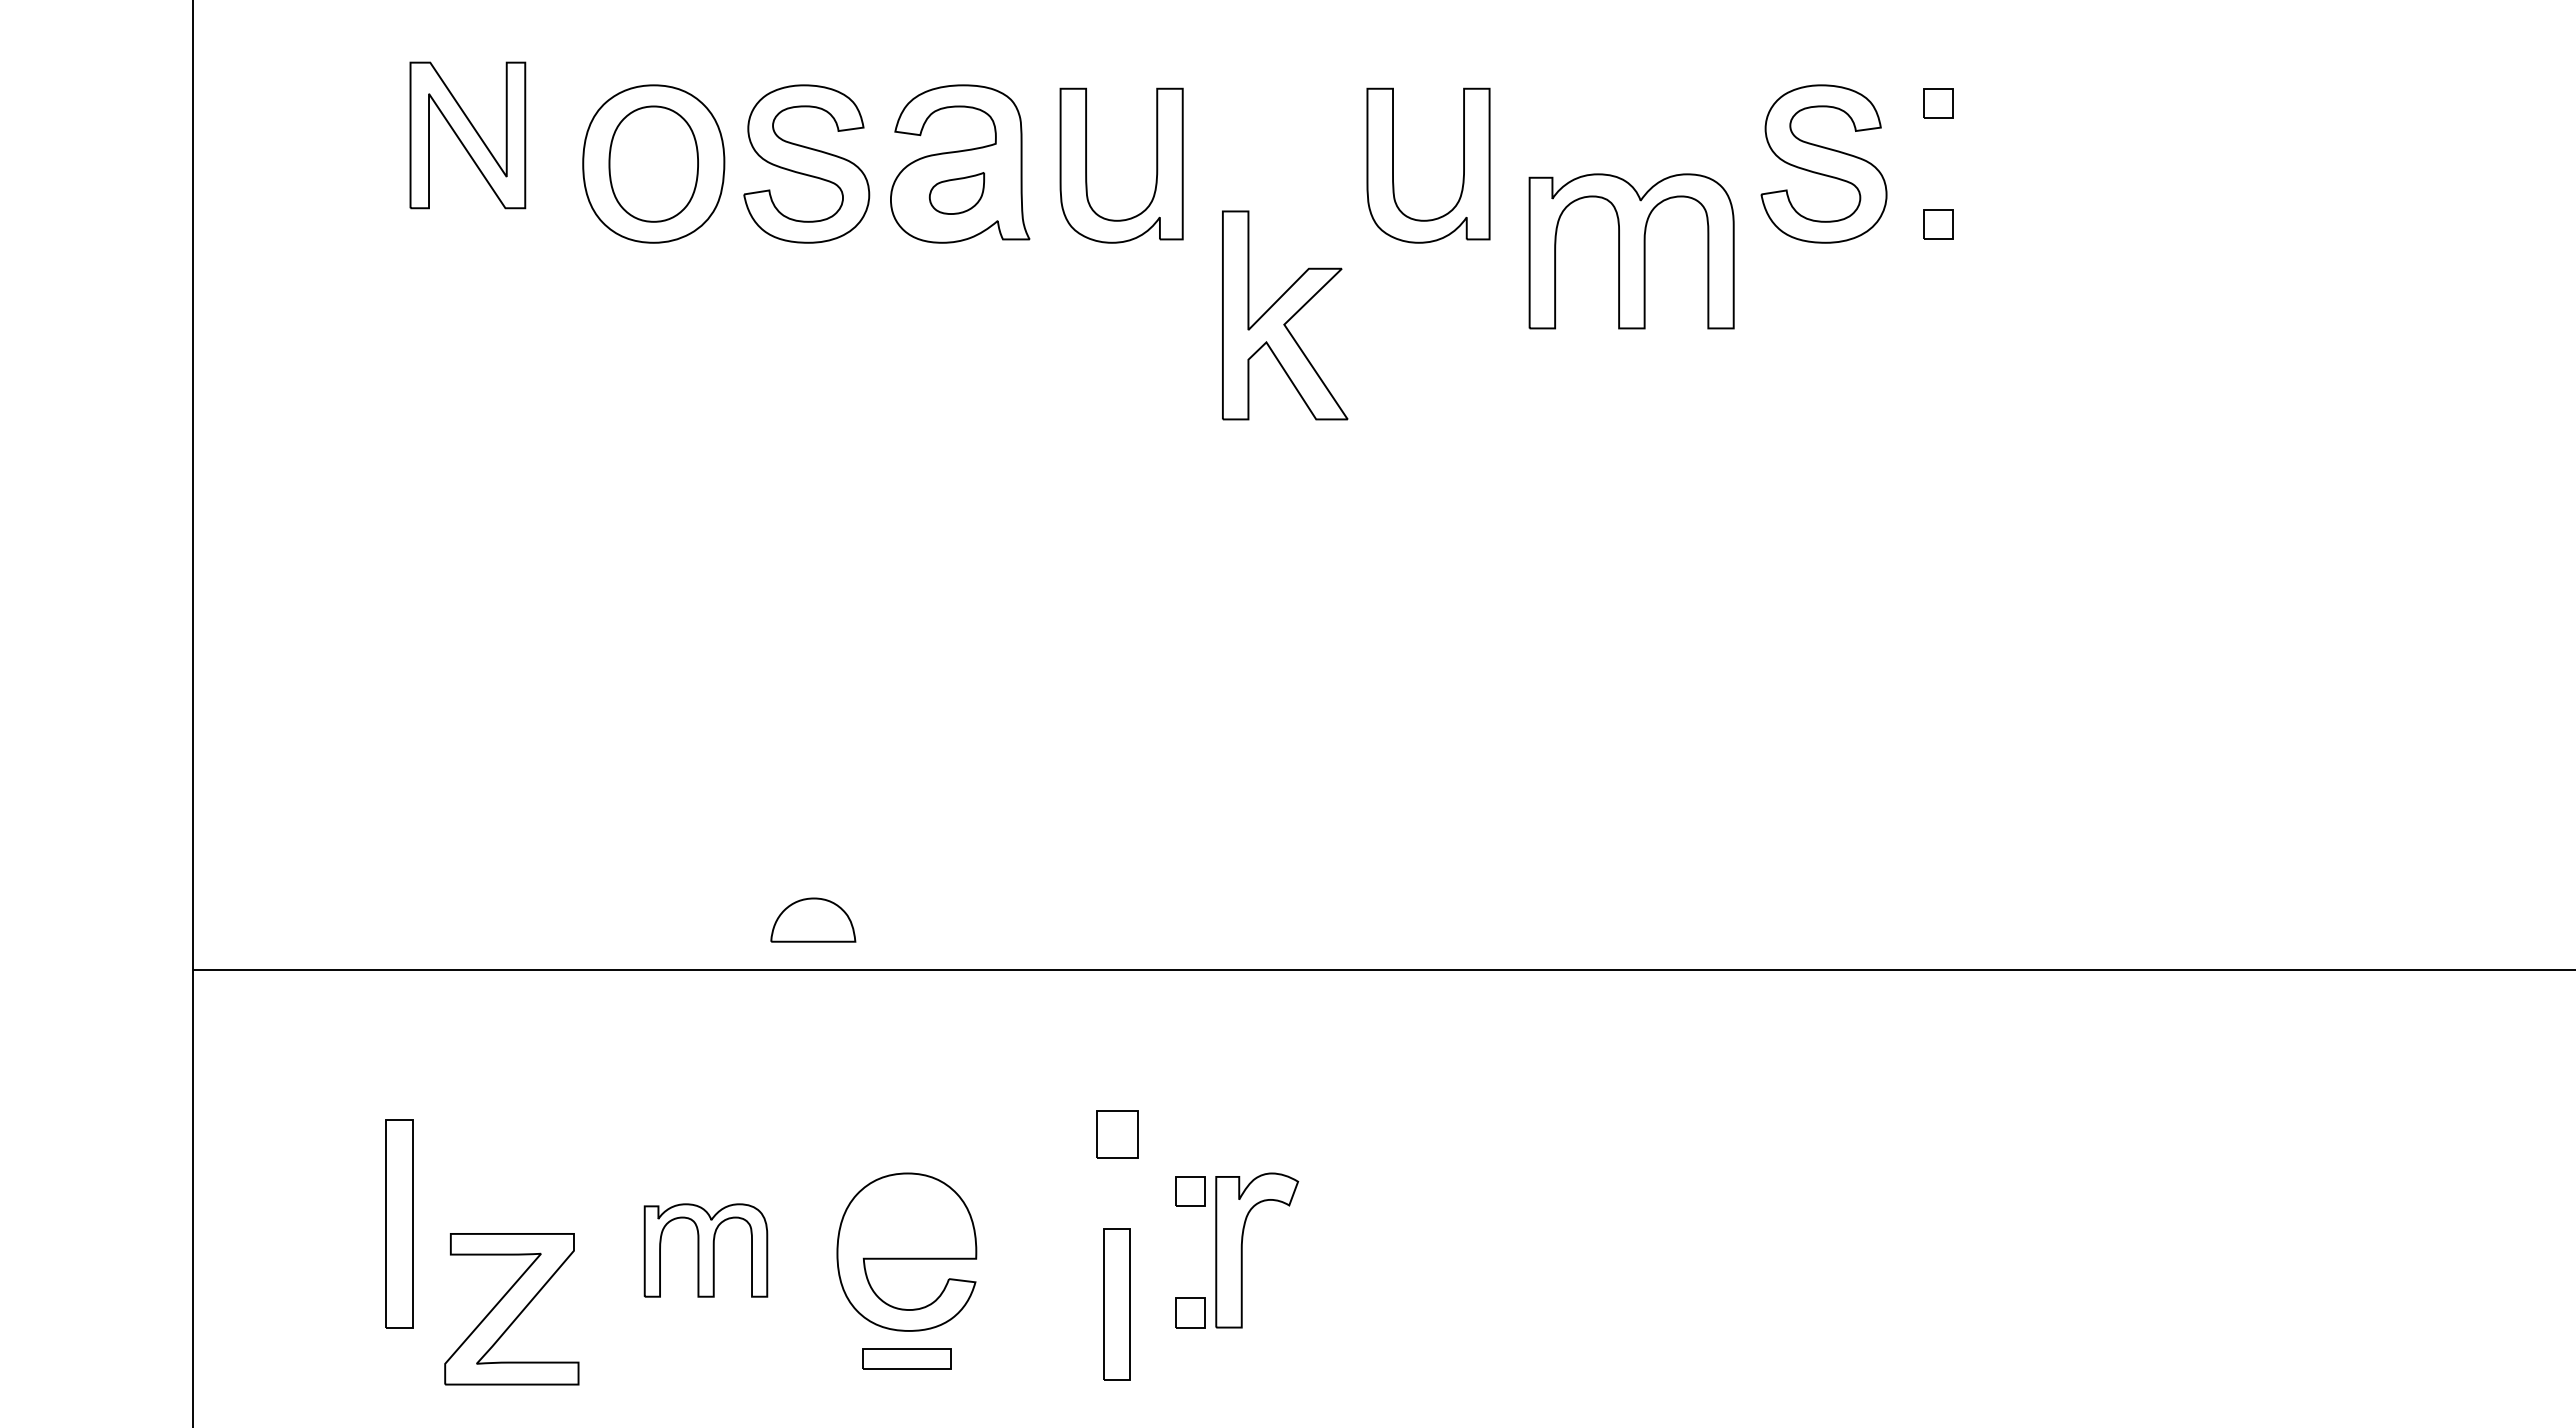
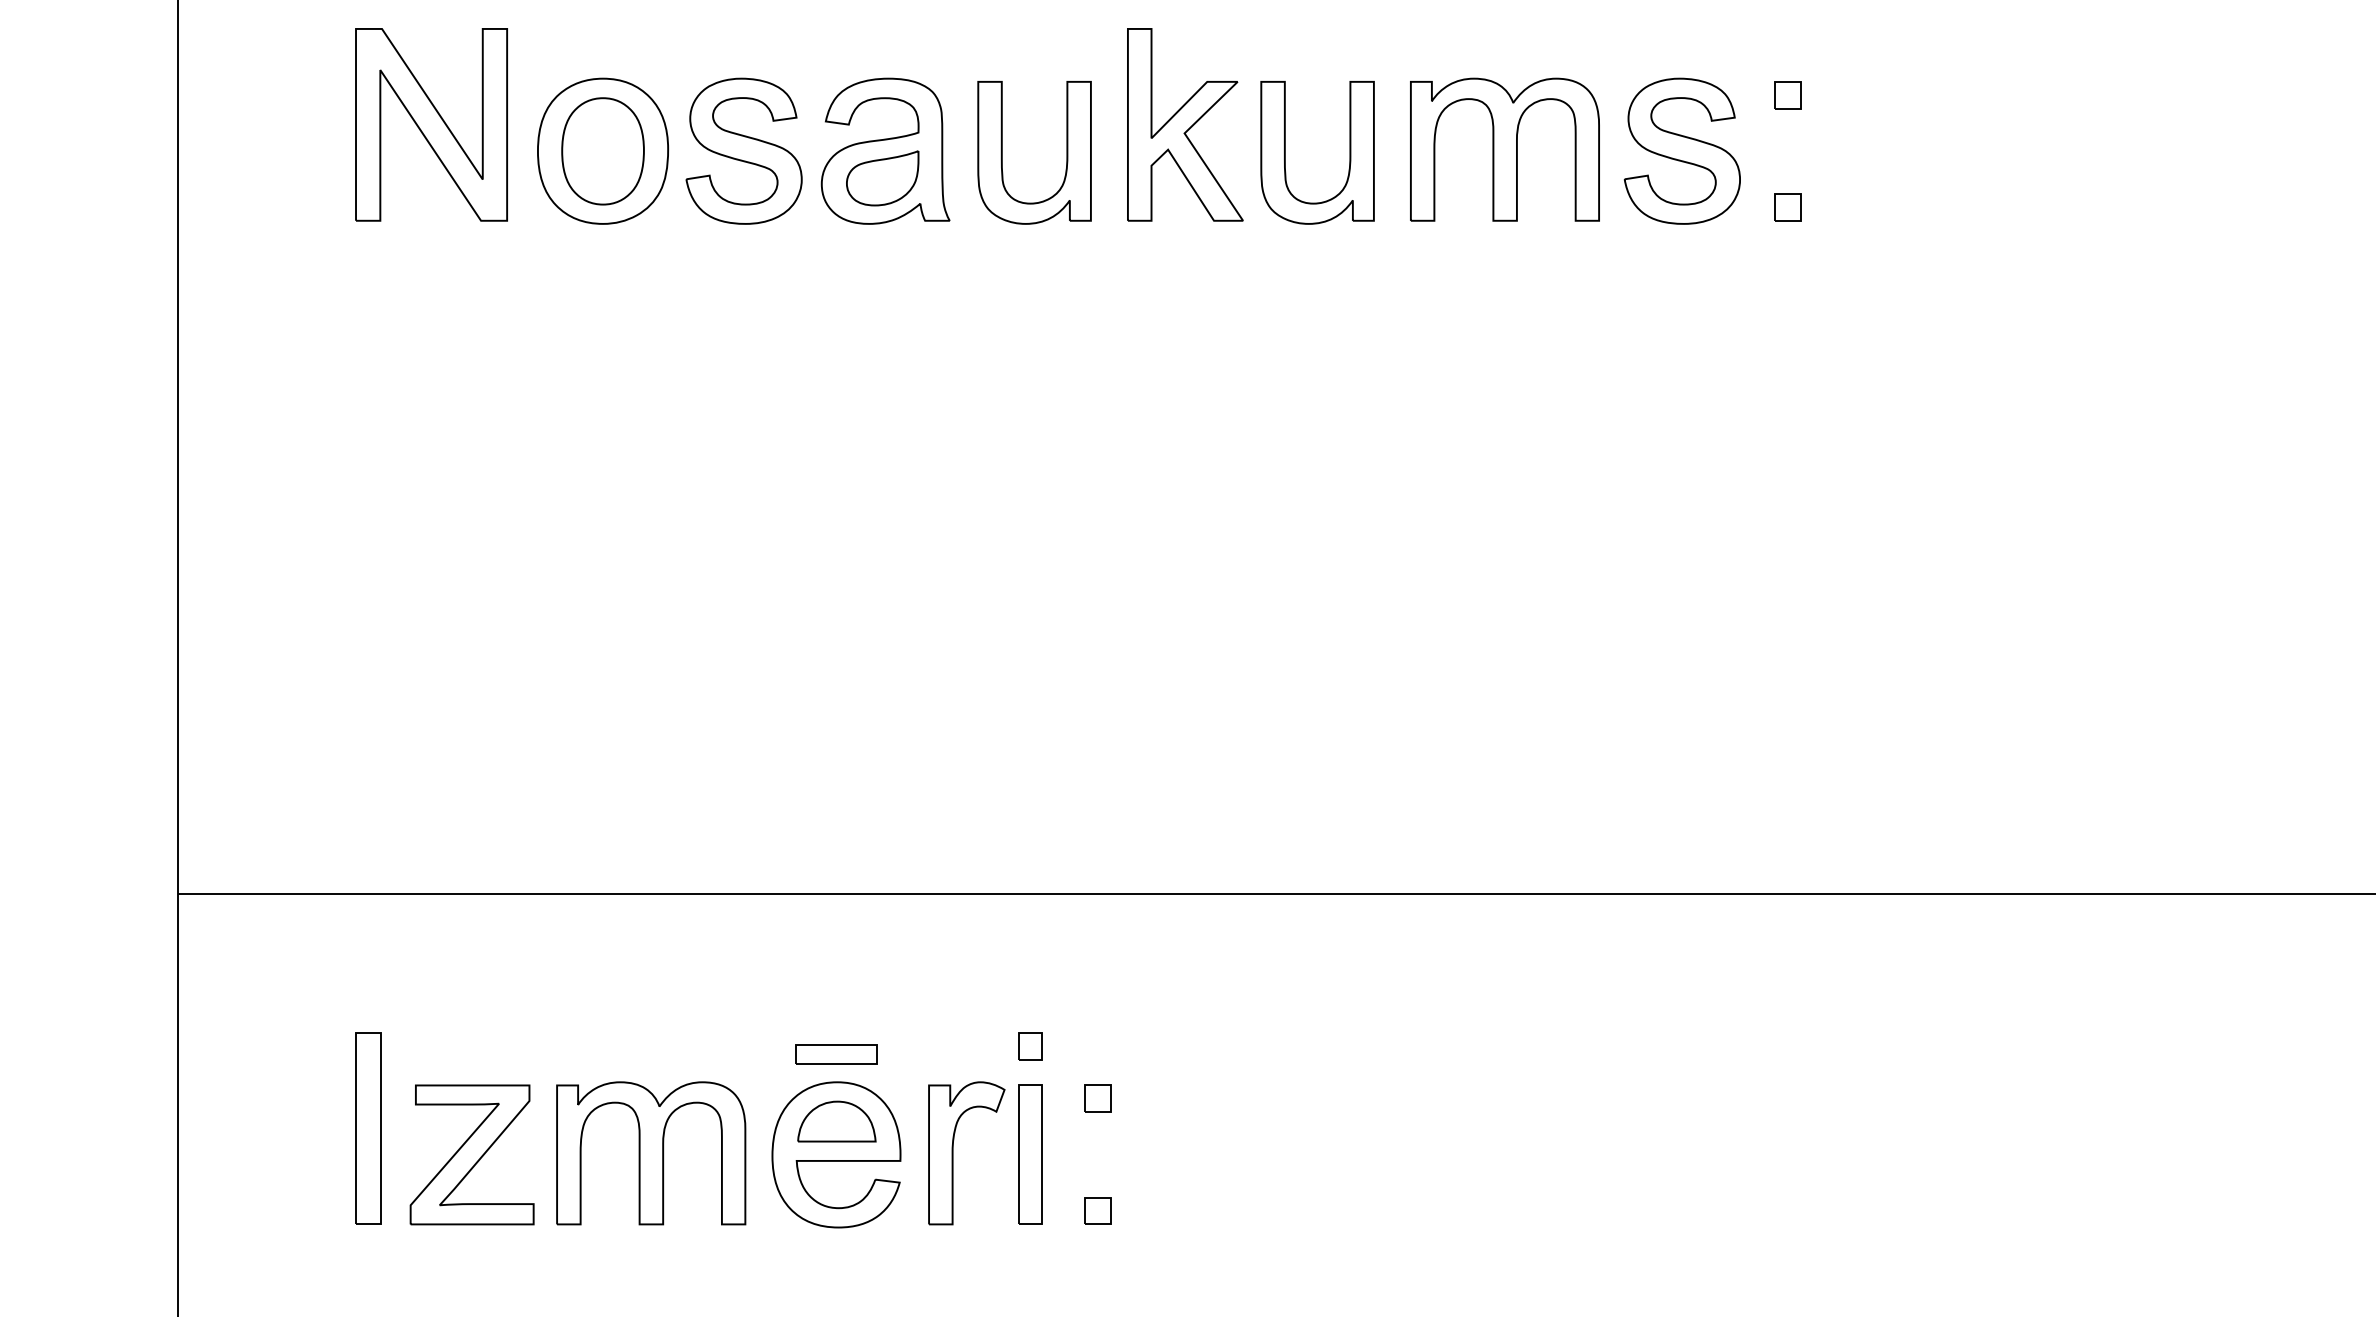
part: (467, 135) -> (431, 124), size x1.43
part: (956, 193) -> (882, 178), size x1.43
part: (1631, 251) -> (1504, 149), moved
part: (1285, 315) -> (1185, 124), moved
part: (813, 919) -> (837, 1121), moved
part: (1116, 1134) -> (1029, 1046), size x0.62
part: (705, 1250) -> (650, 1153), size x1.67
part: (1242, 1250) -> (953, 1153), moved
part: (1116, 1304) -> (1029, 1155), moved
part: (511, 1309) -> (471, 1155), moved
part: (906, 1358) -> (836, 1053), moved

